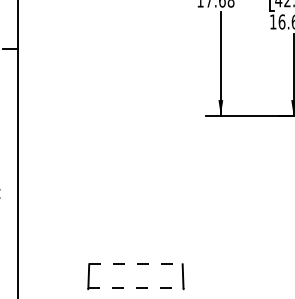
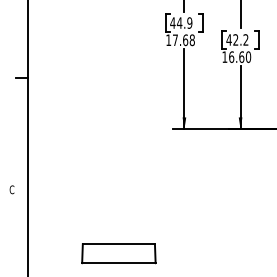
line: (136, 264) -> (119, 244), dashed -> solid
line: (135, 288) -> (118, 262), dashed -> solid

